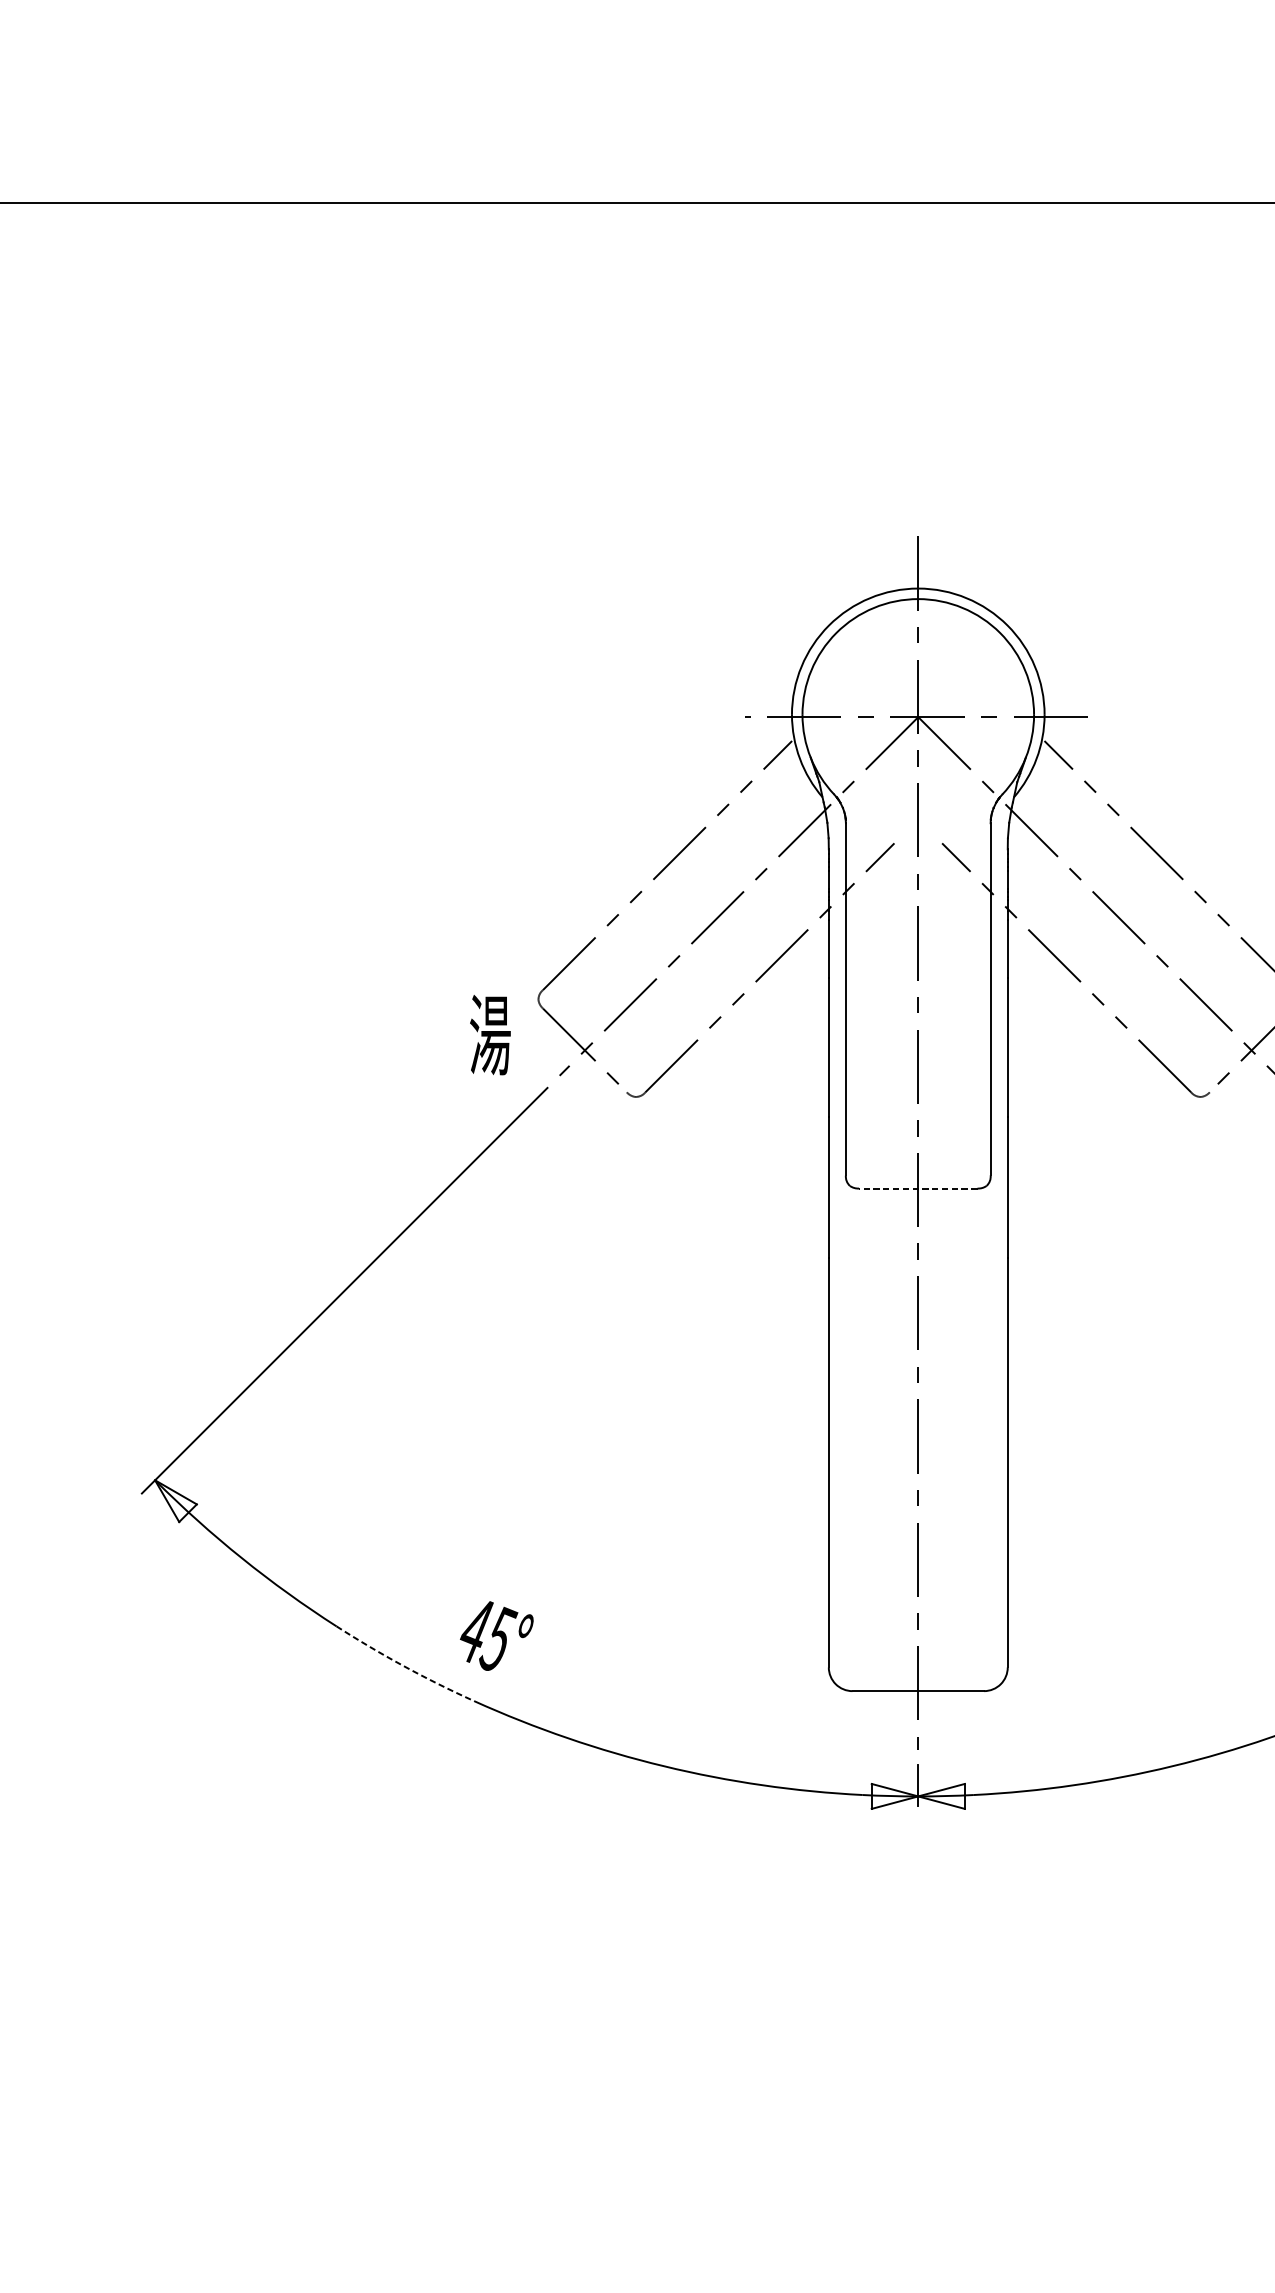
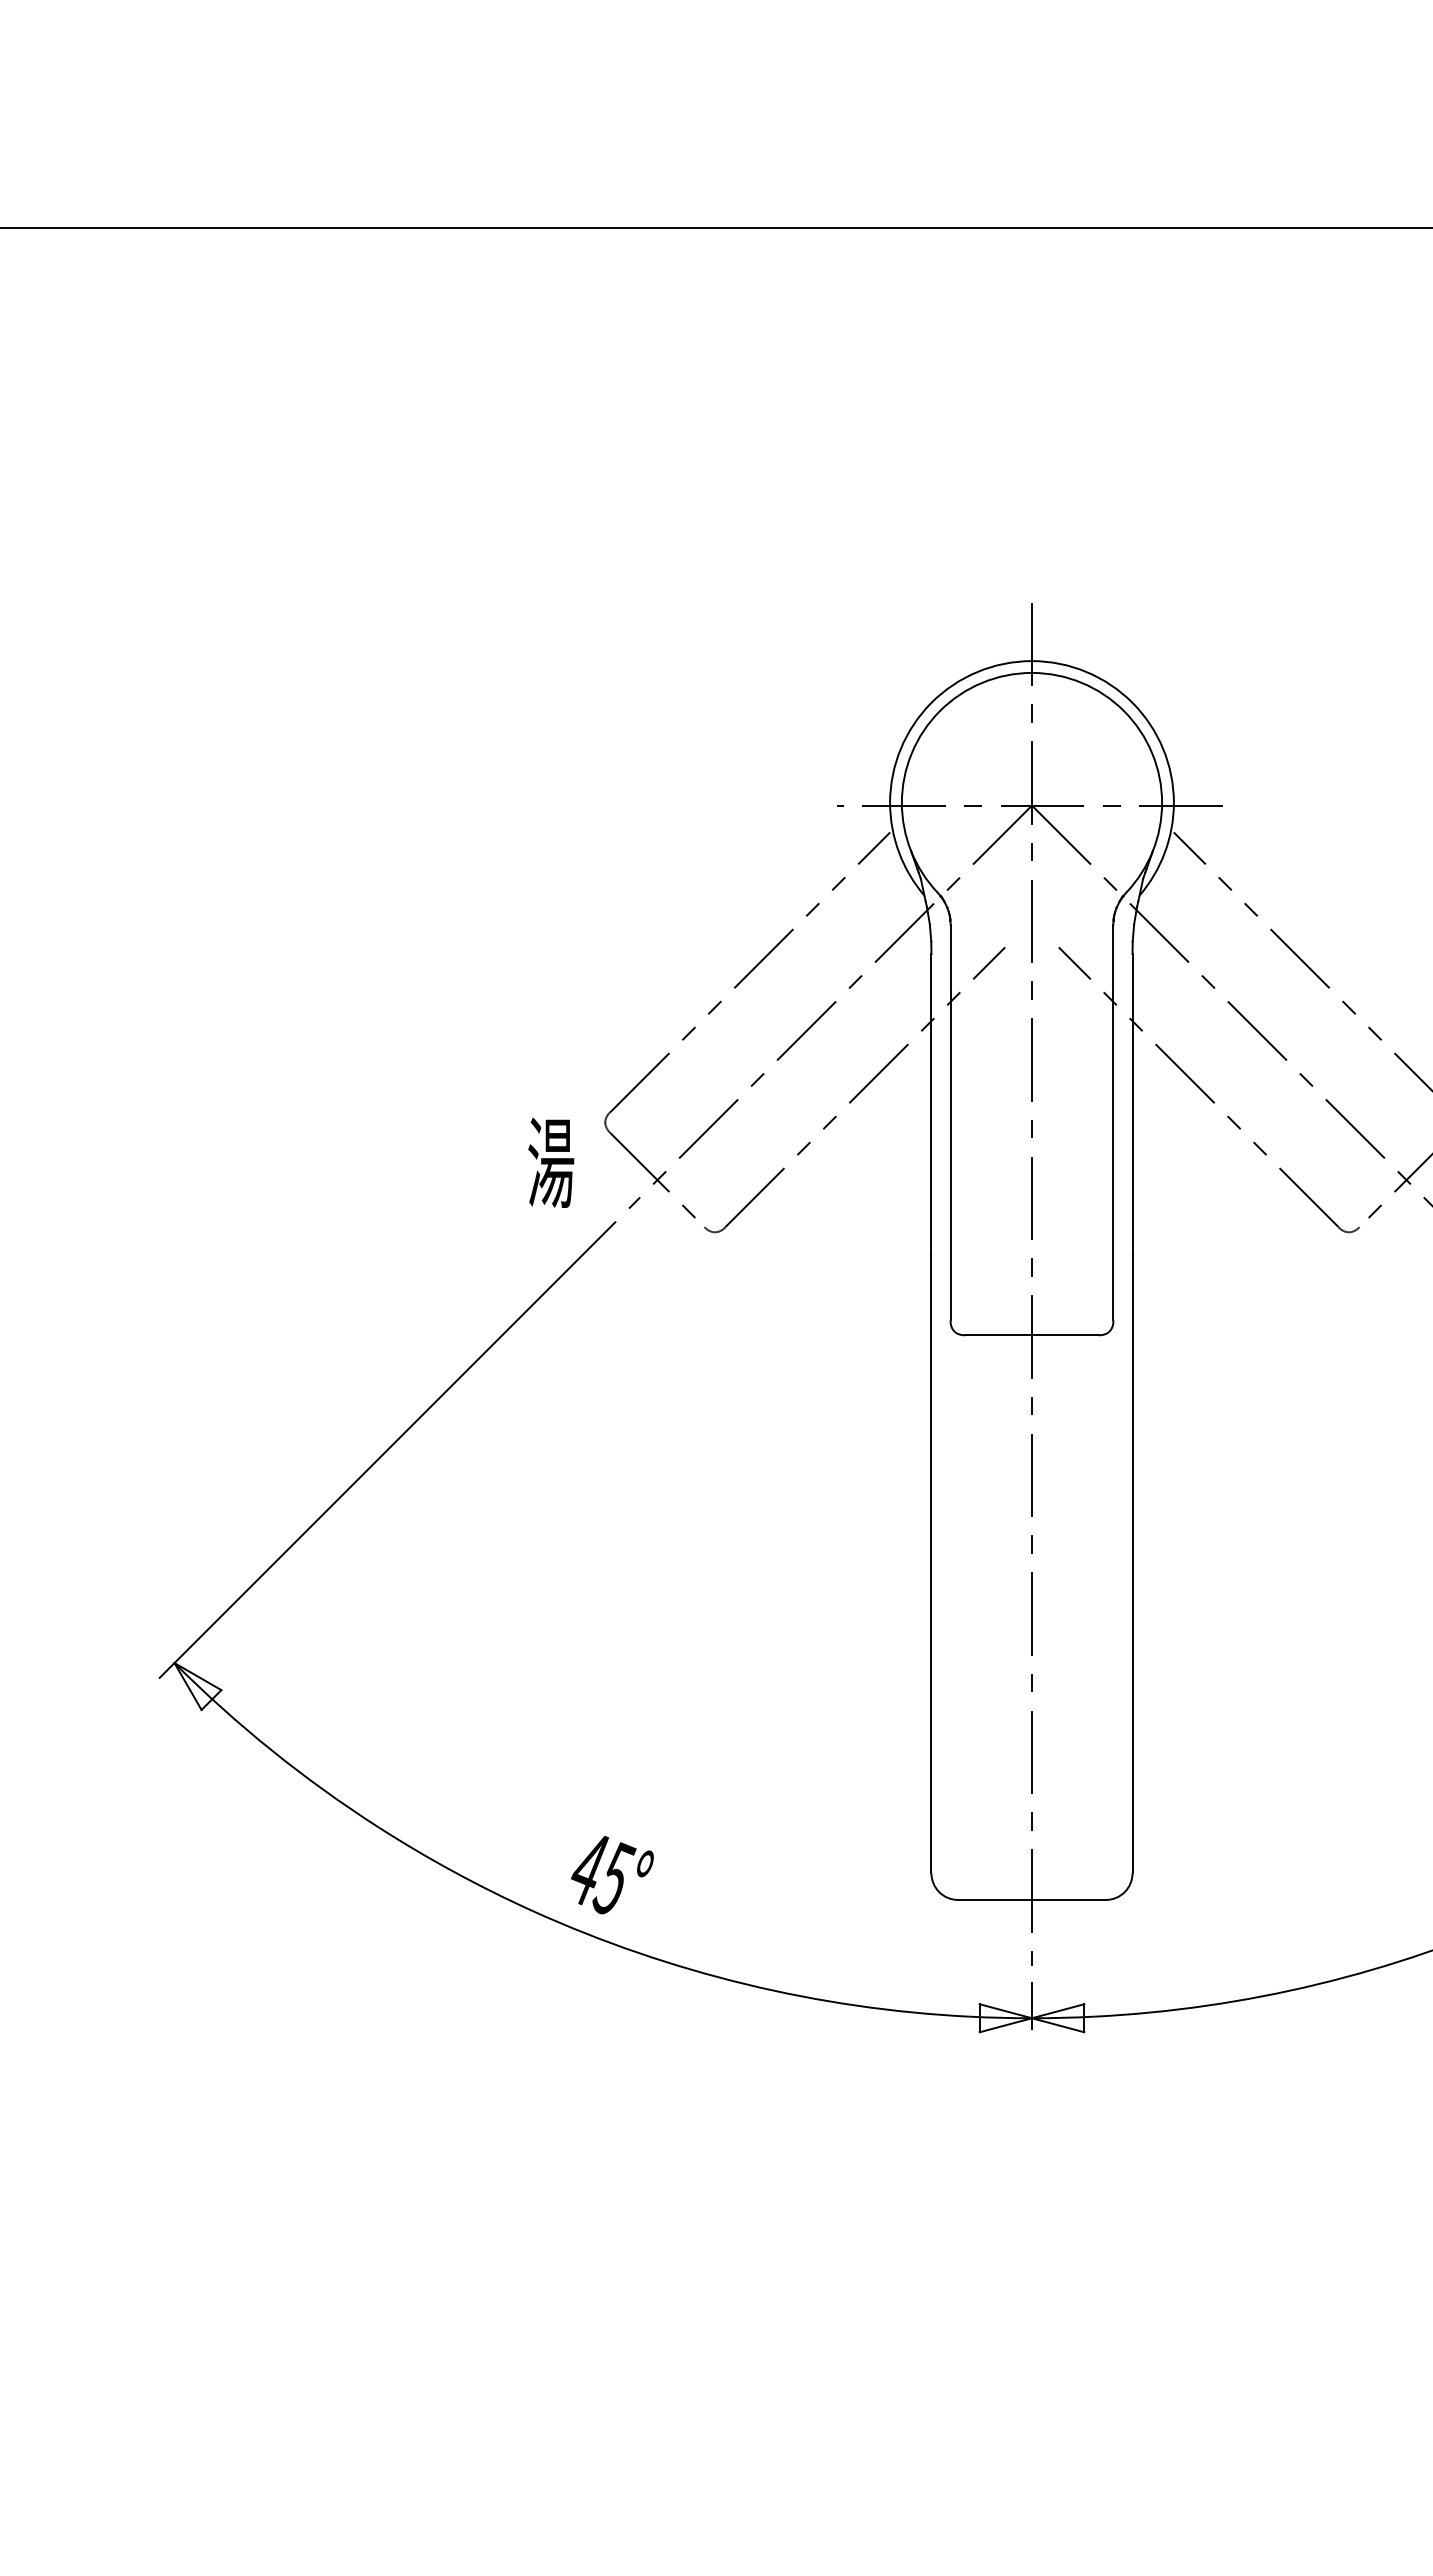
line: (917, 1188) -> (1031, 1335), dashed -> solid
text: (496, 1635) -> (612, 1874), moved
arc: (404, 1665) -> (454, 1871), dashed -> solid

